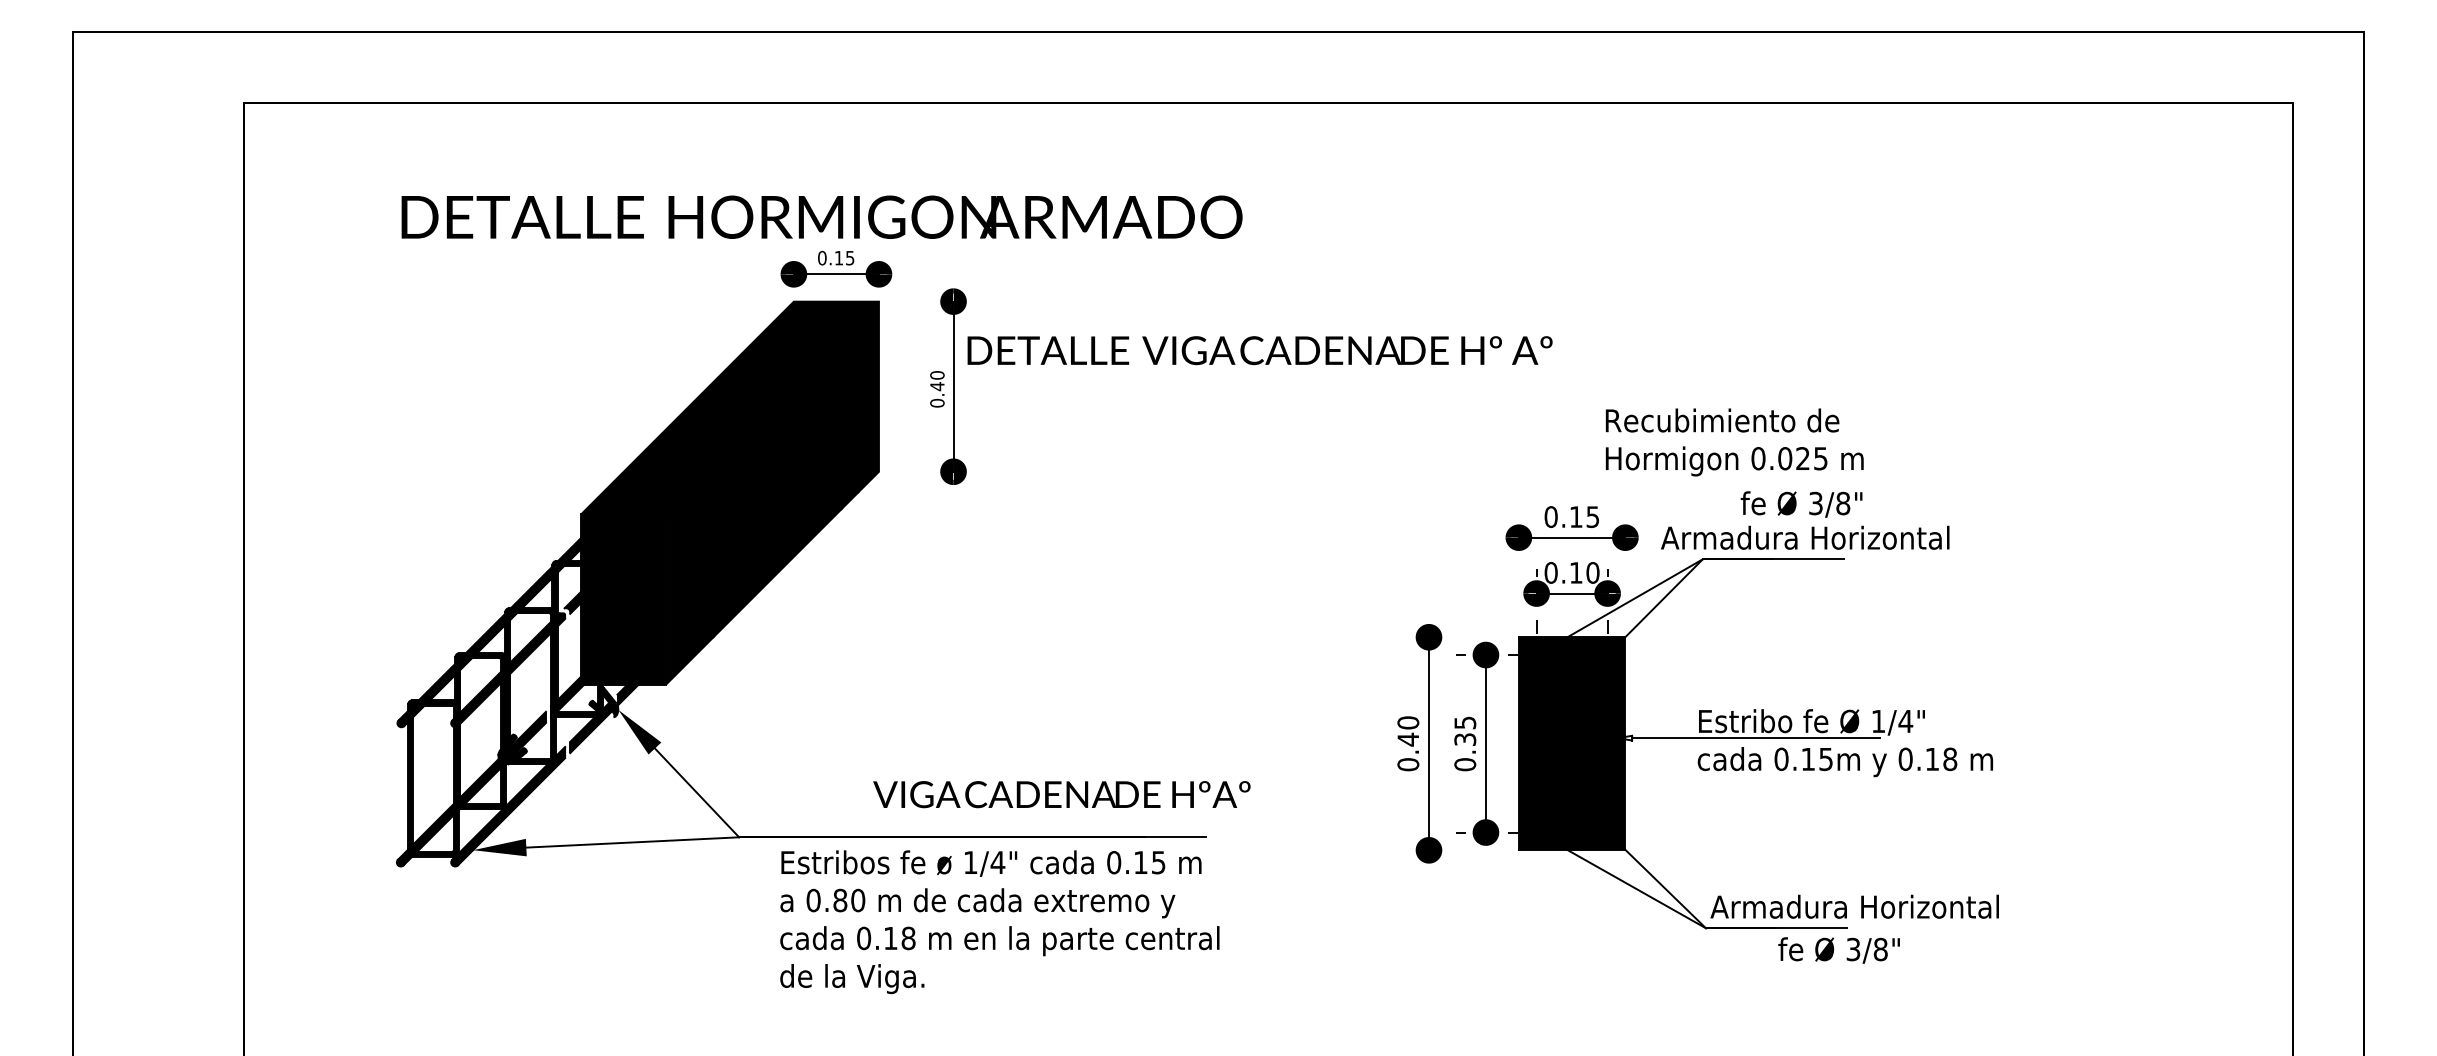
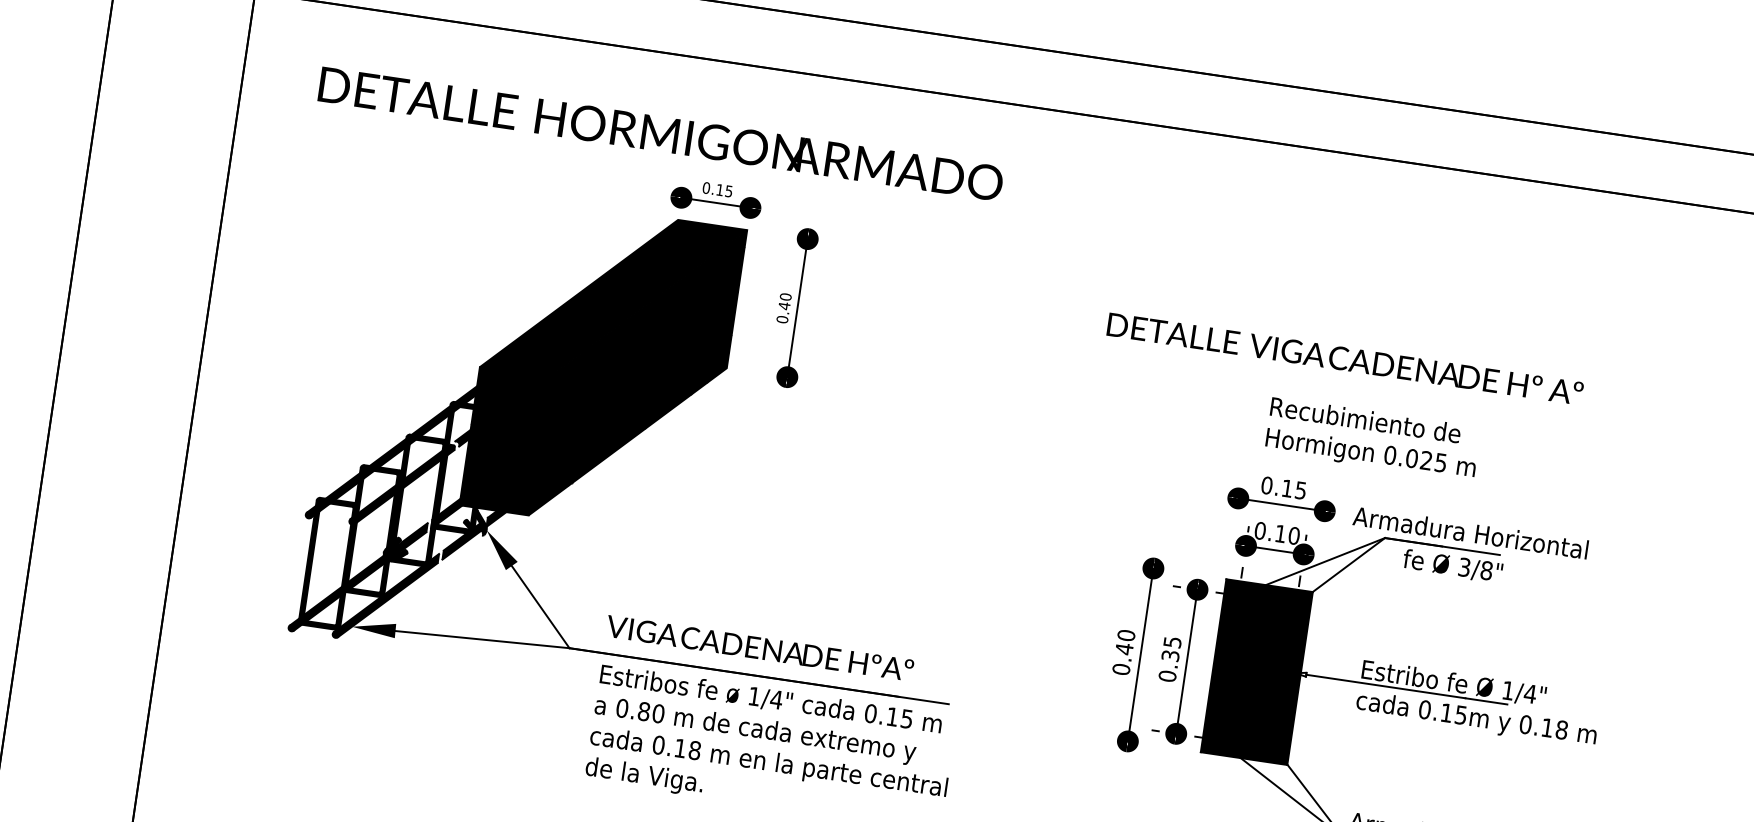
text: (821, 216) -> (660, 133), moved
text: (1259, 350) -> (1344, 358), moved
text: (1734, 442) -> (1372, 439), moved
text: (1801, 504) -> (1452, 566), moved
text: (1061, 794) -> (759, 648), moved

